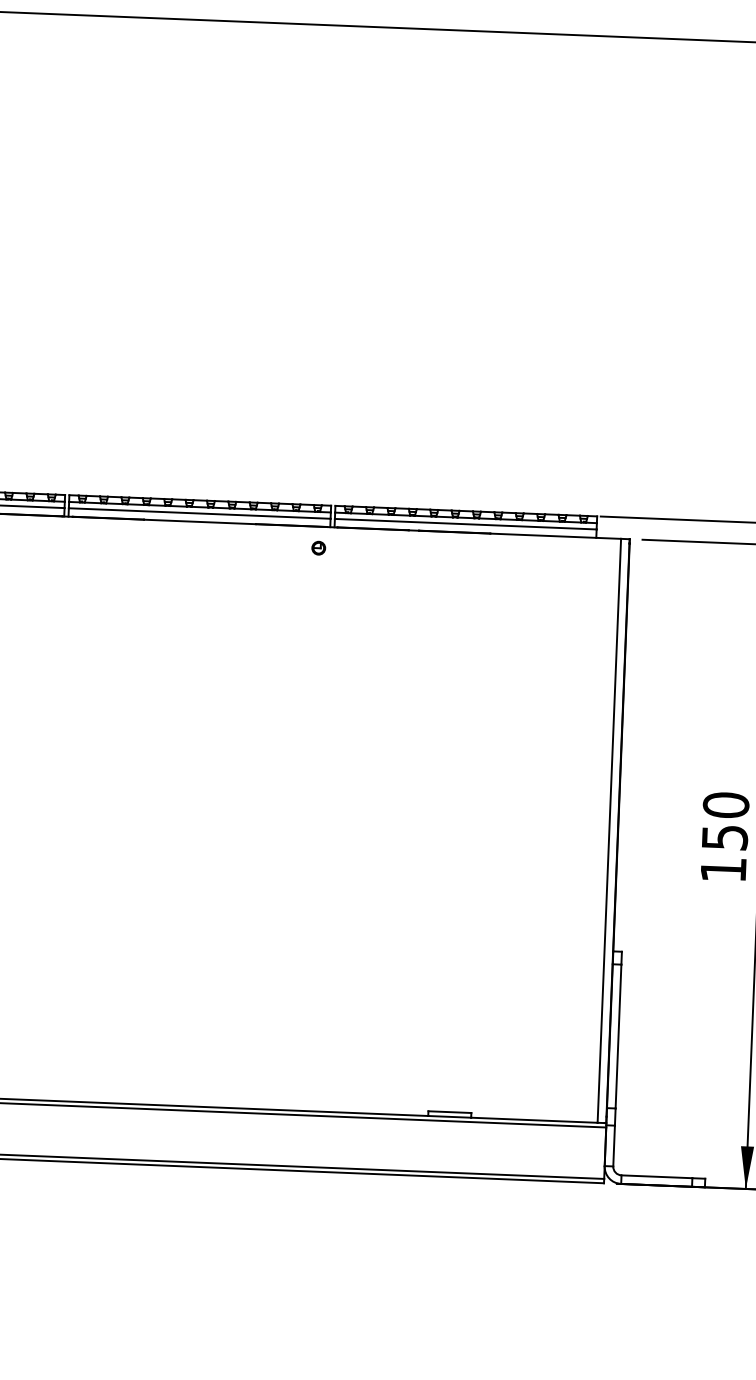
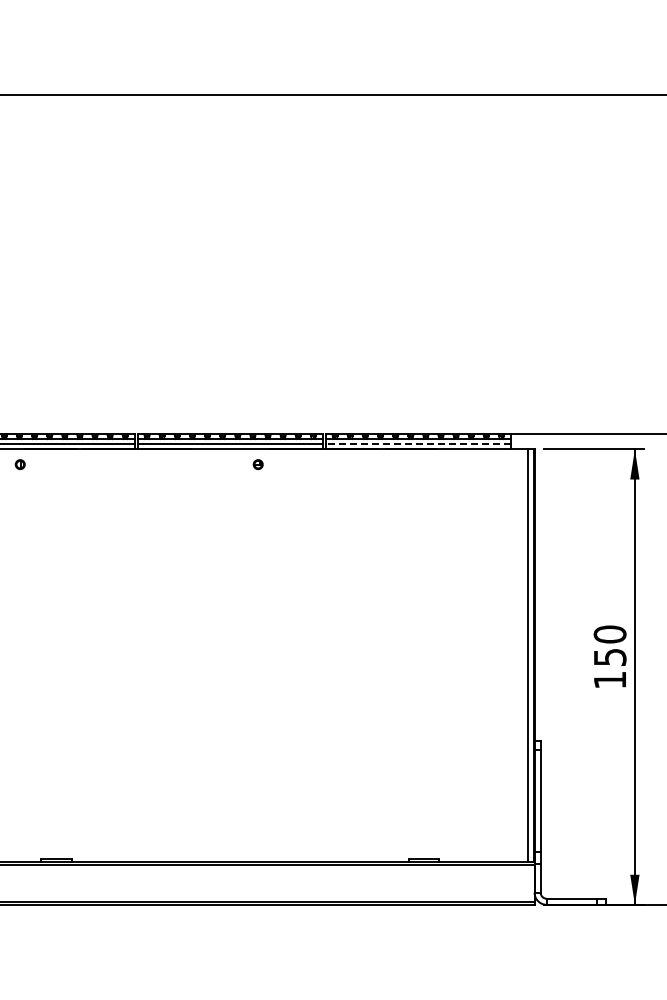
line: (466, 524) -> (418, 443), solid -> dashed
part: (317, 547) -> (257, 464), moved

